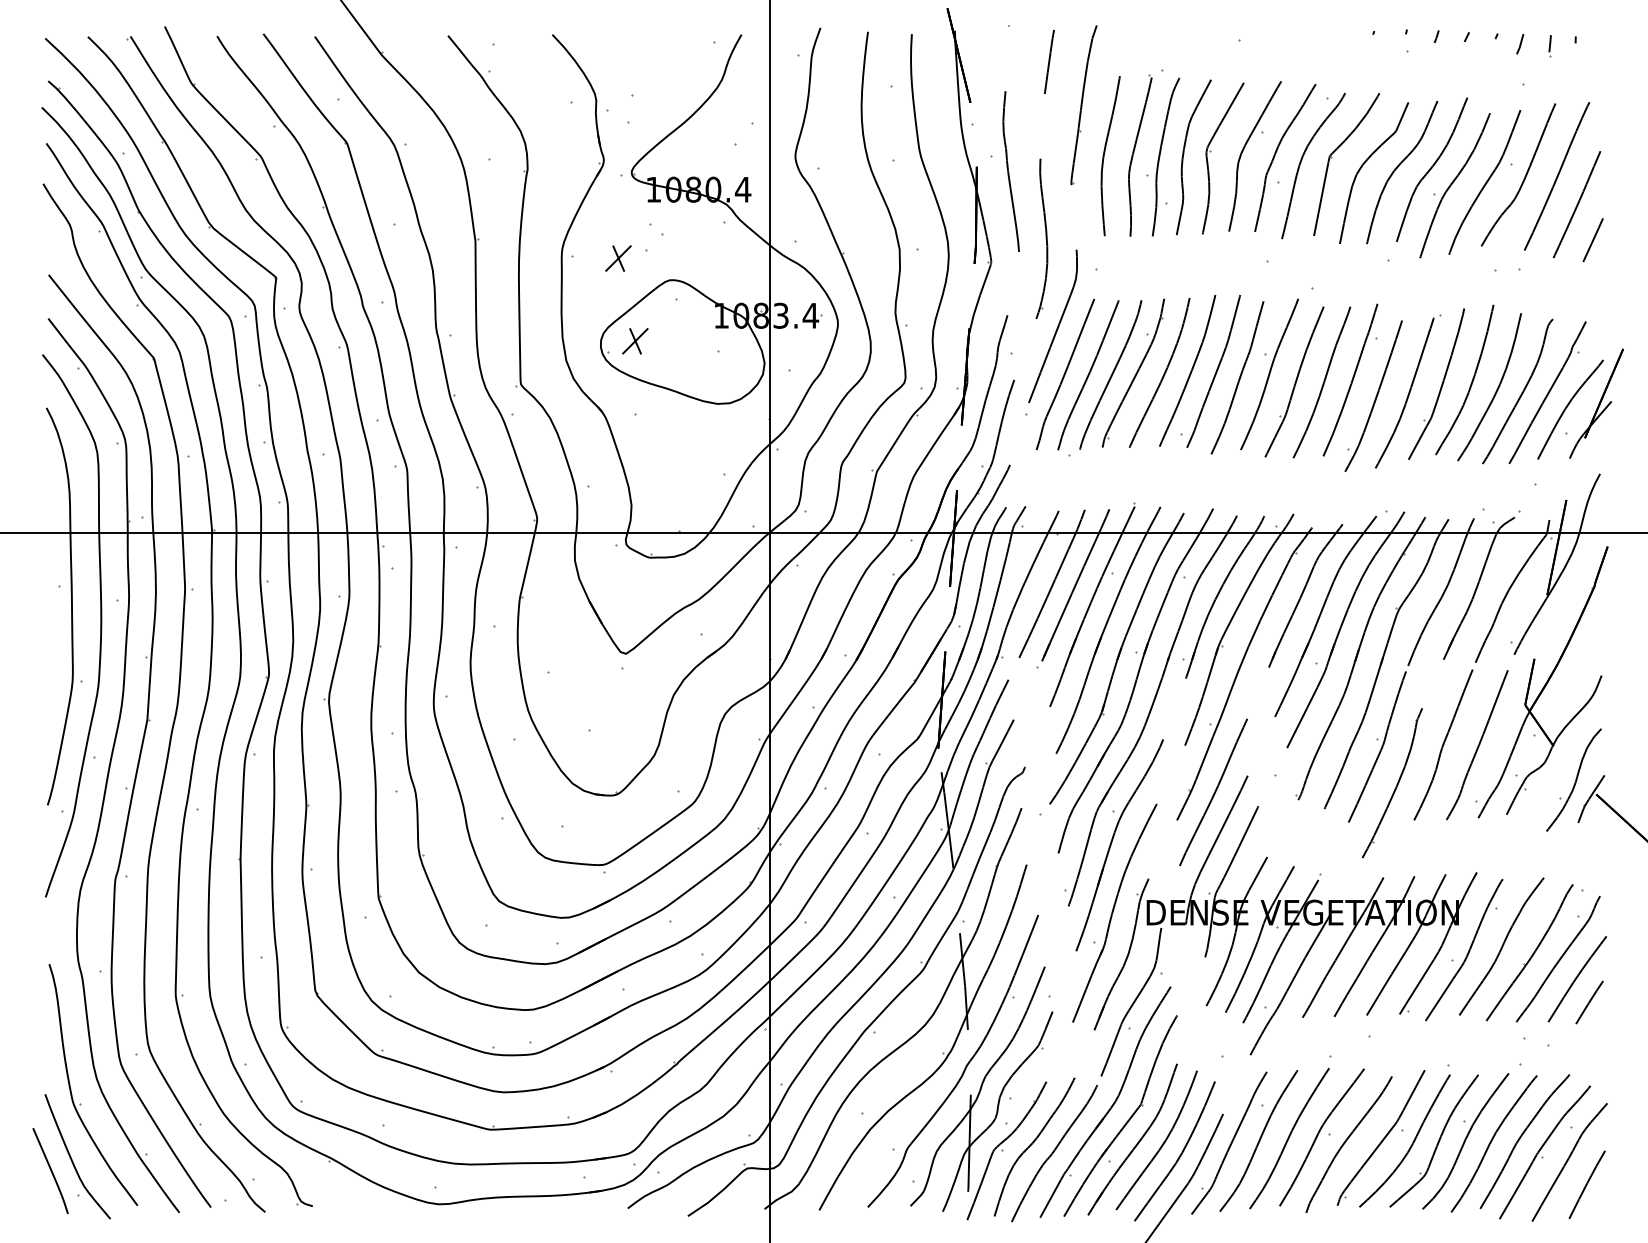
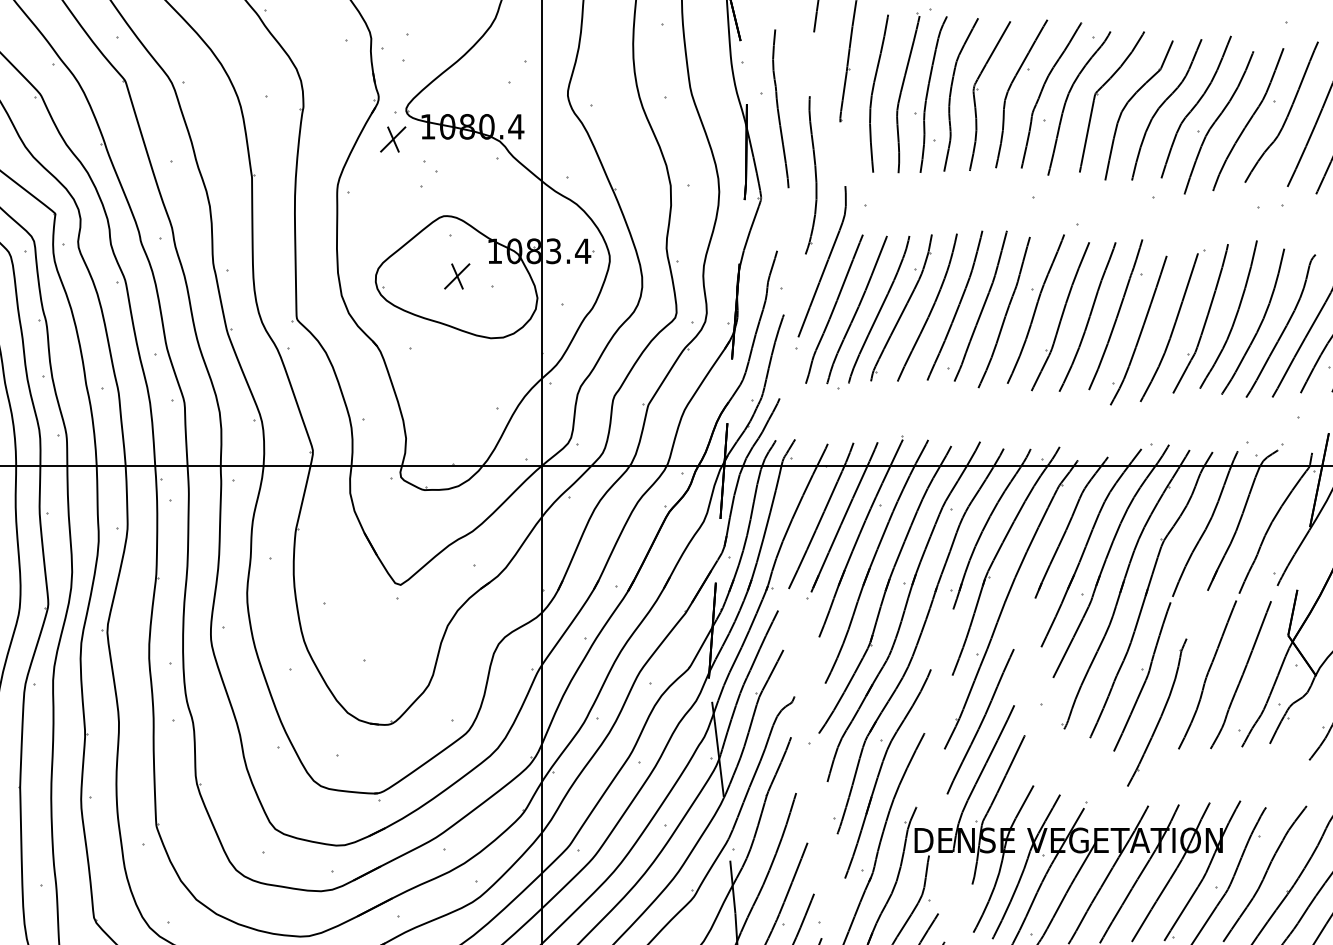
part: (618, 258) -> (393, 139), moved
part: (635, 341) -> (457, 276), moved

